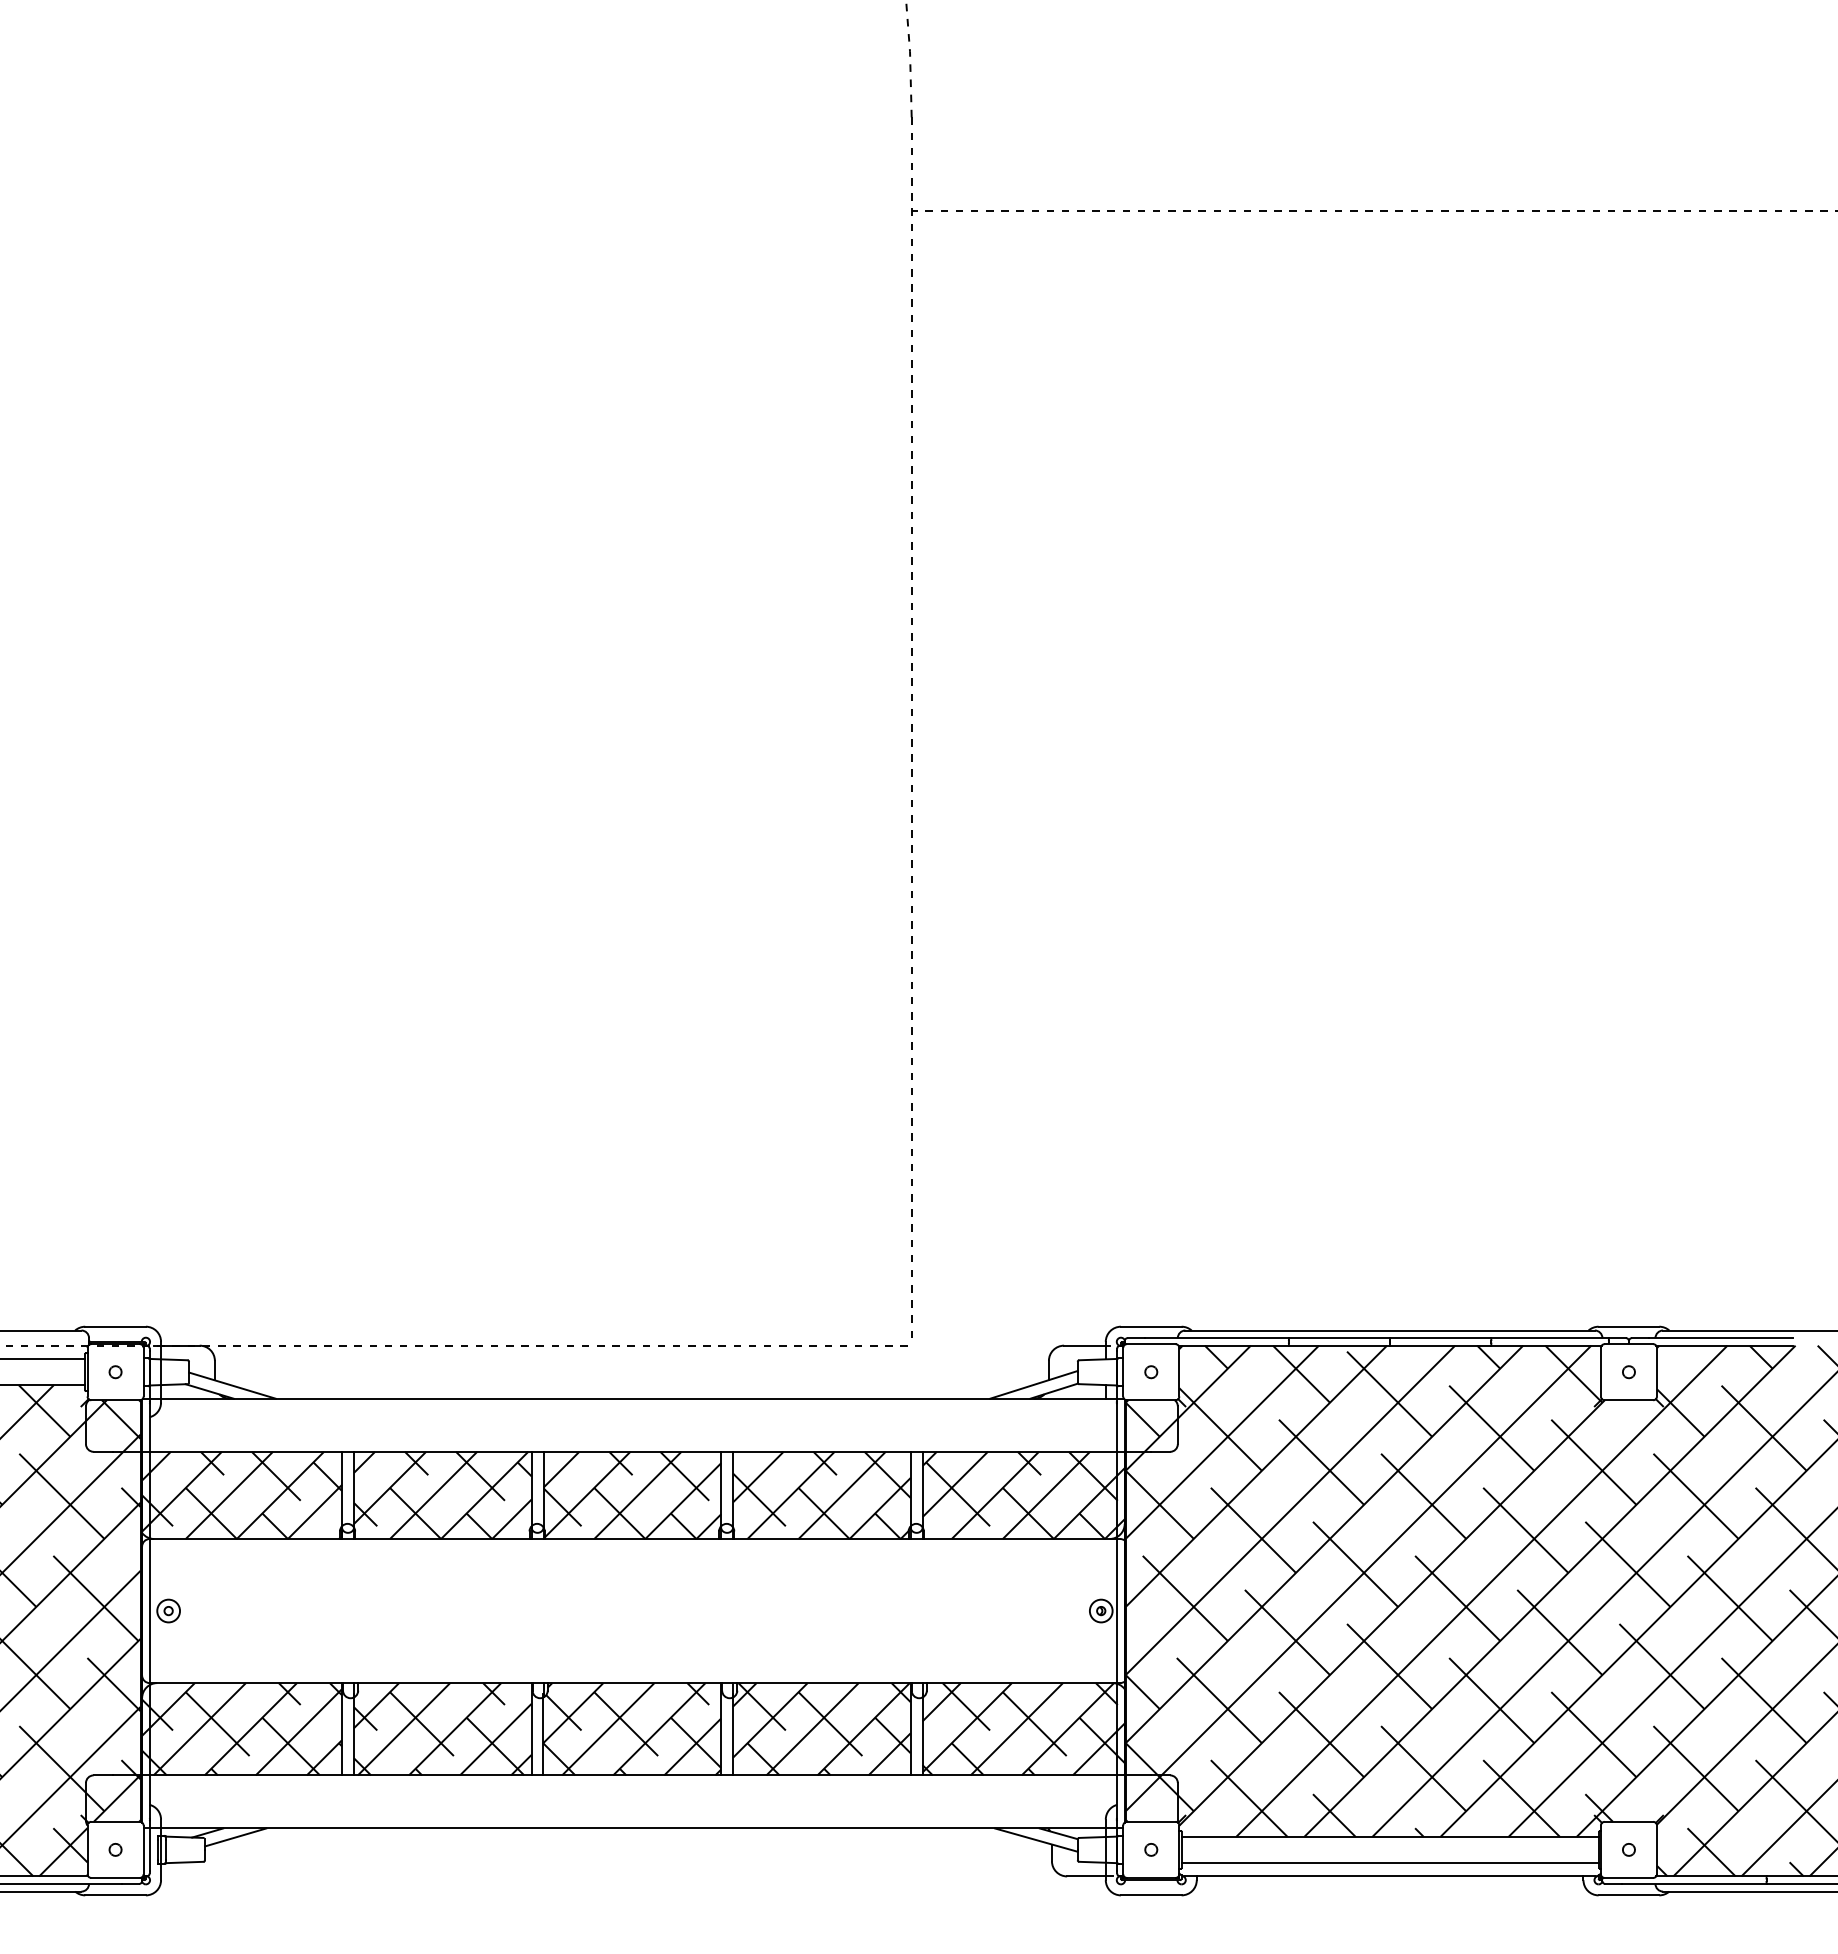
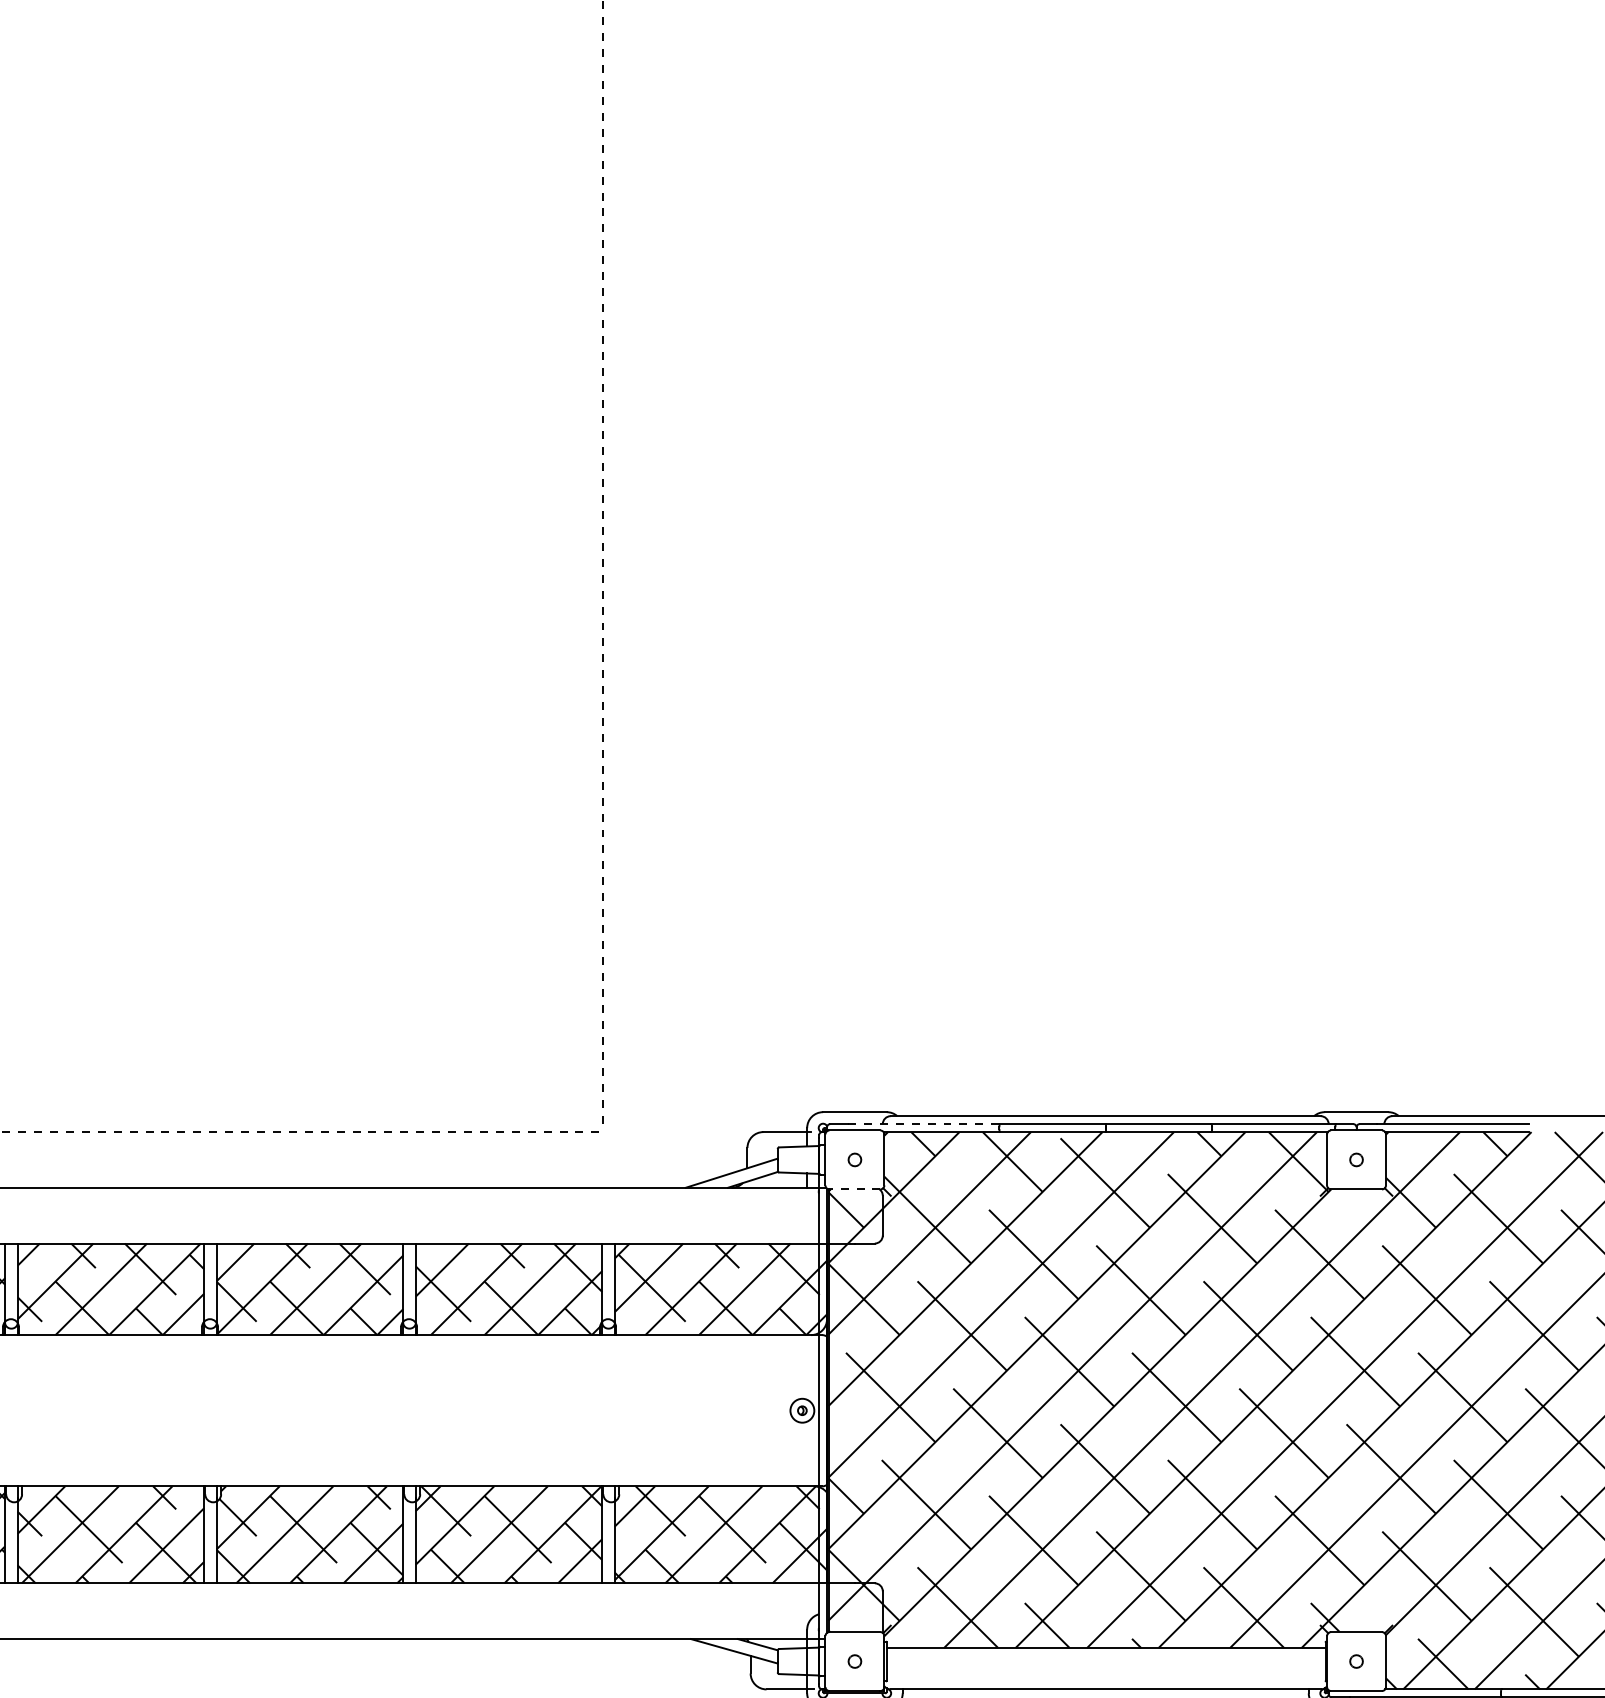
line: (1217, 1338) -> (924, 1124), solid -> dashed
line: (1150, 1400) -> (854, 1189), solid -> dashed
line: (1390, 1862) -> (1106, 1674), removed

